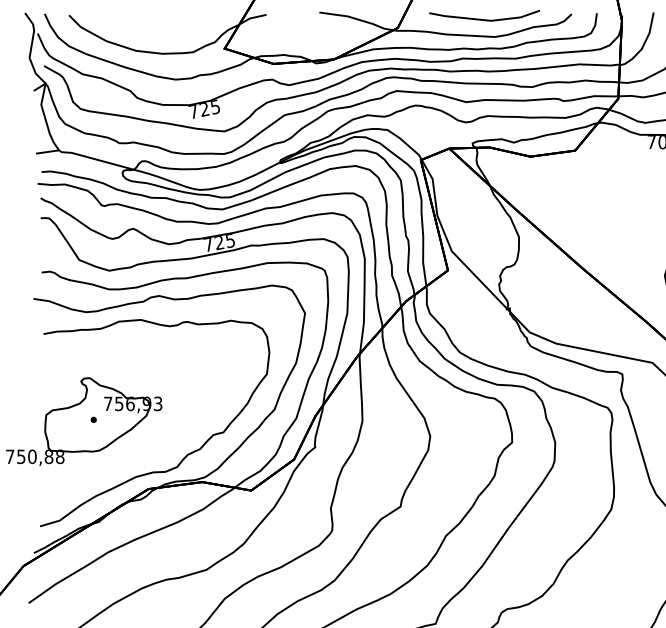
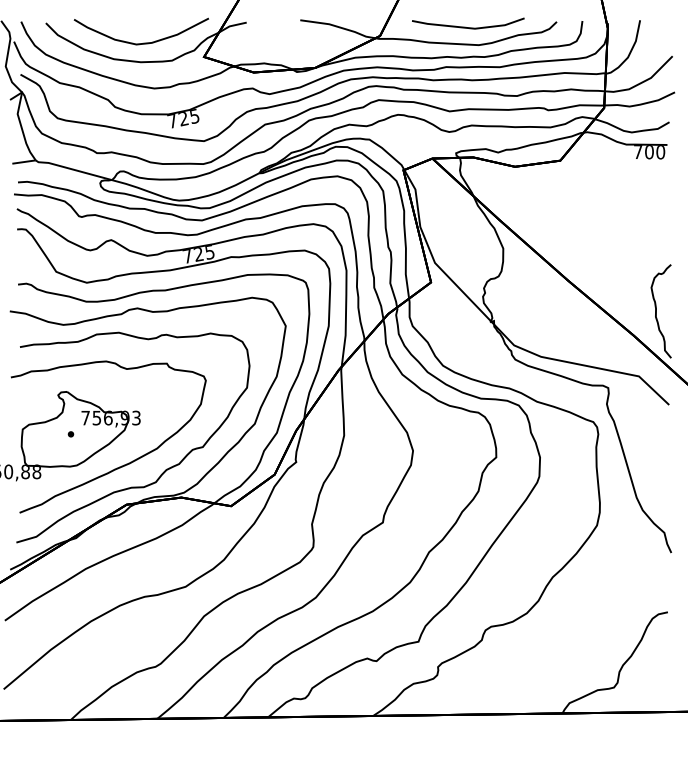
curve: (165, 34) -> (143, 42), added
curve: (143, 450) -> (121, 465), added

